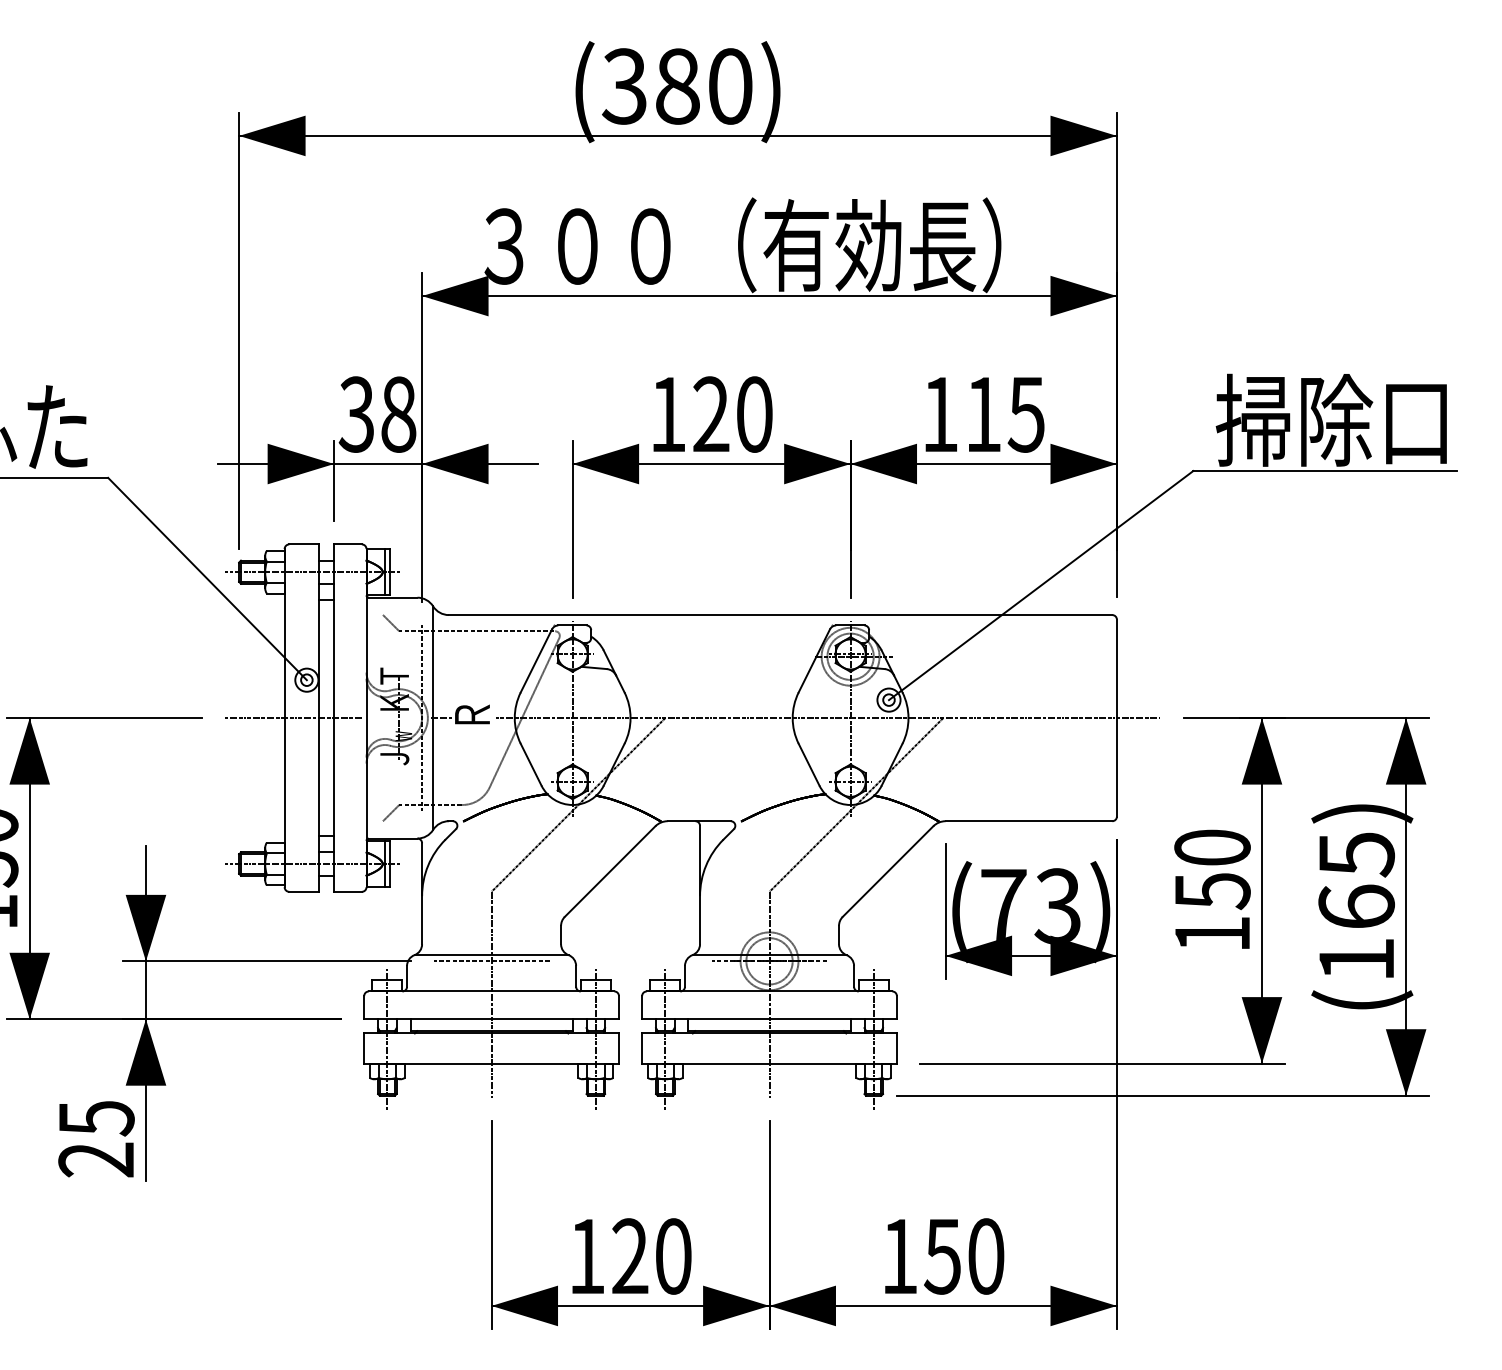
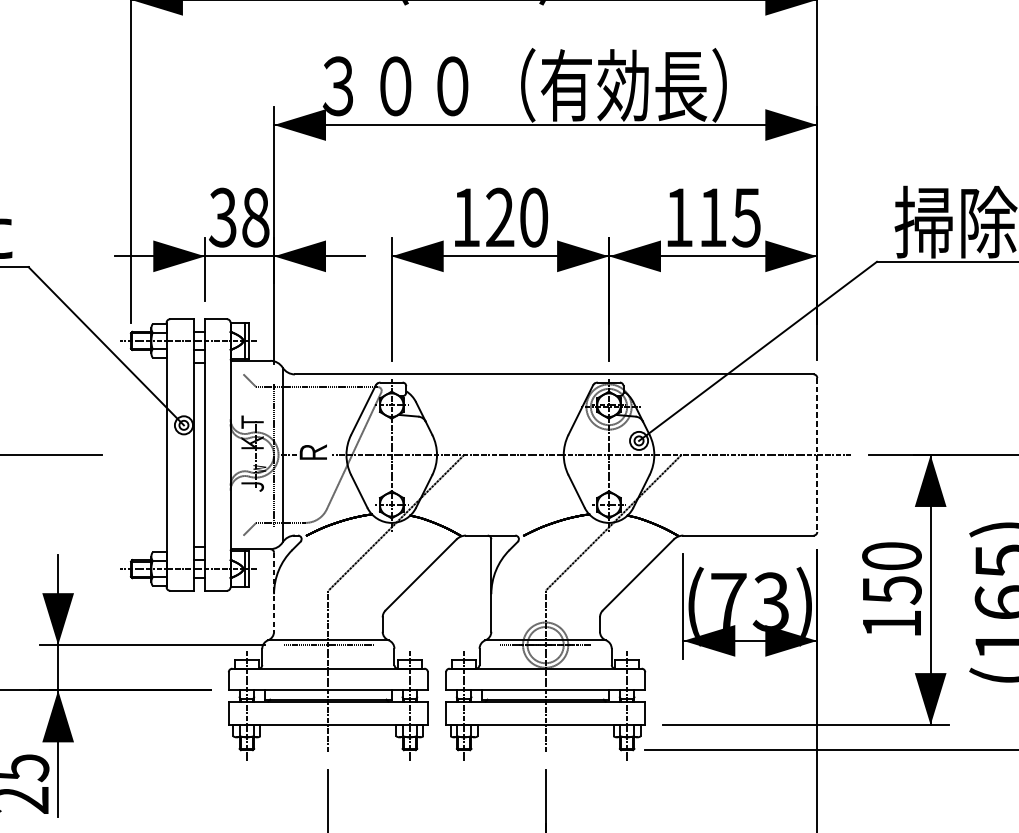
line: (294, 718) -> (174, 455), removed
line: (1116, 718) -> (816, 455), solid -> dashed
line: (422, 893) -> (274, 592), solid -> dashed

